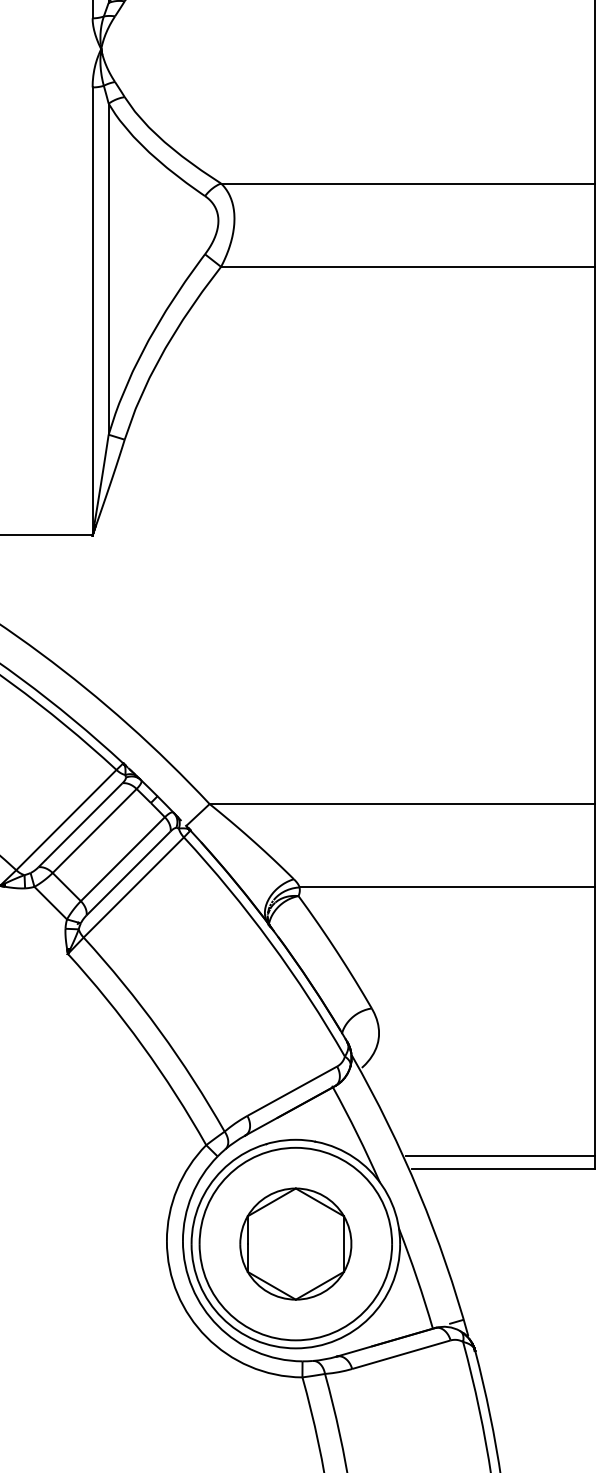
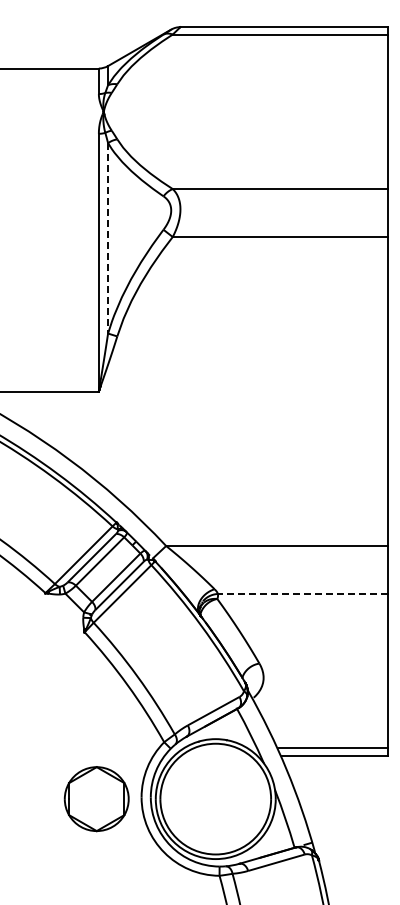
line: (109, 269) -> (108, 238), solid -> dashed
line: (446, 886) -> (302, 593), solid -> dashed
part: (295, 1244) -> (96, 799), moved

